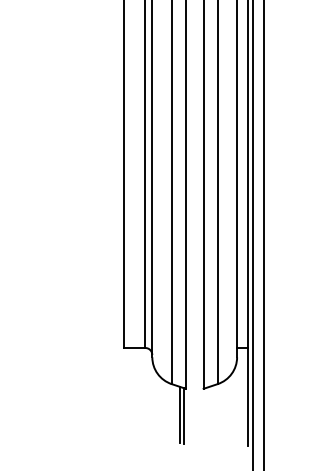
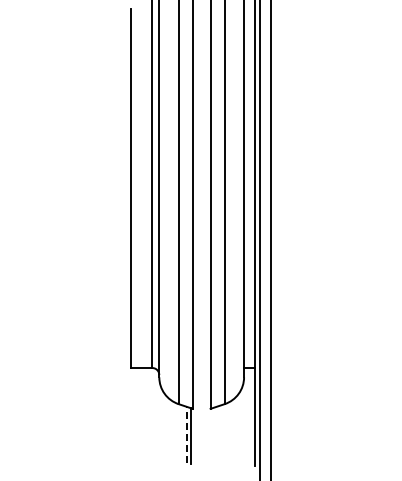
line: (179, 414) -> (186, 434), solid -> dashed

